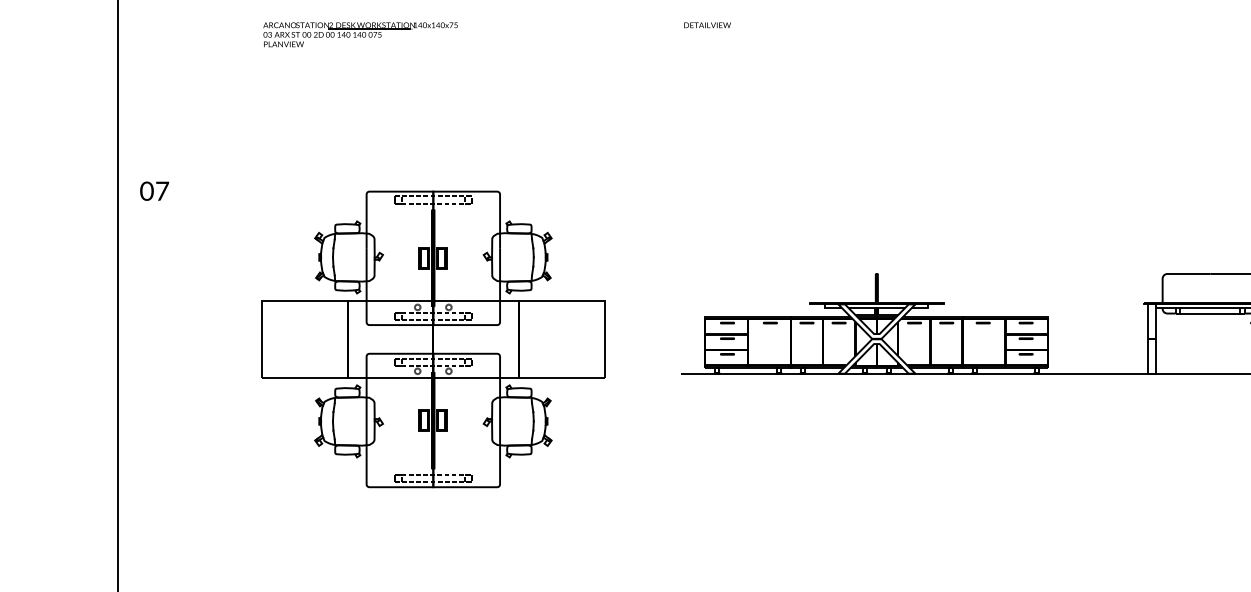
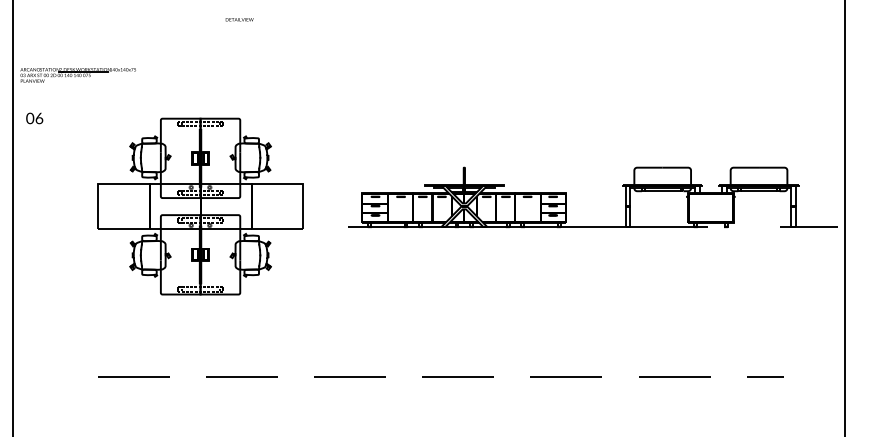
text: (707, 24) -> (239, 19), moved
part: (359, 34) -> (77, 75), moved
text: (162, 191) -> (39, 118), 07 -> 06

